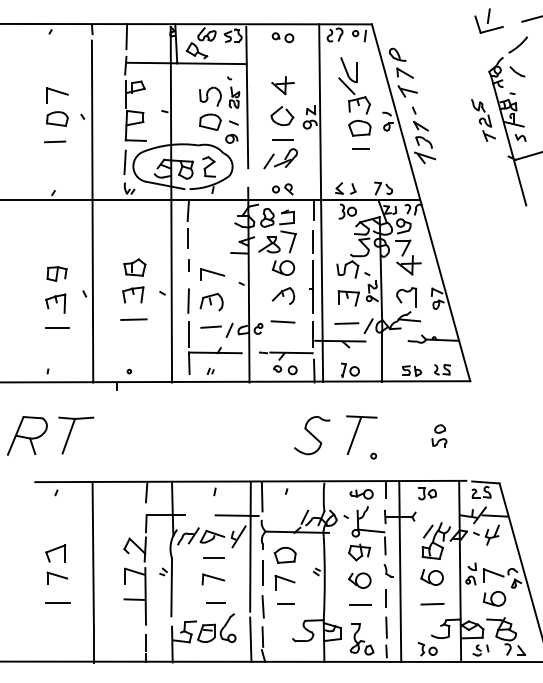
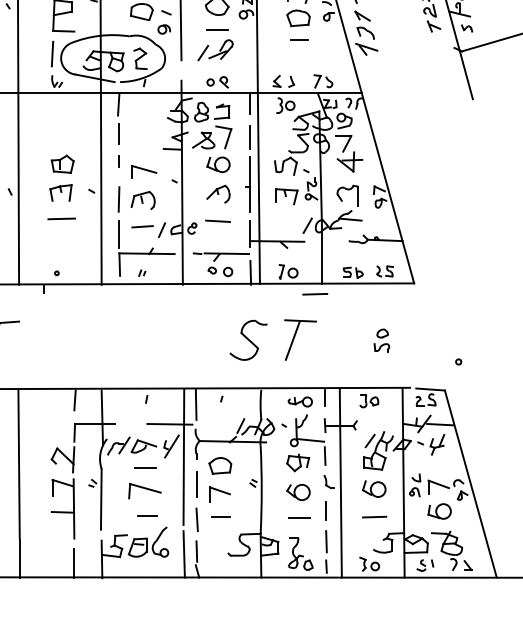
line: (346, 323) -> (314, 294), moved
circle: (373, 455) -> (458, 361), moved
part: (213, 579) -> (145, 491), size x1.4

